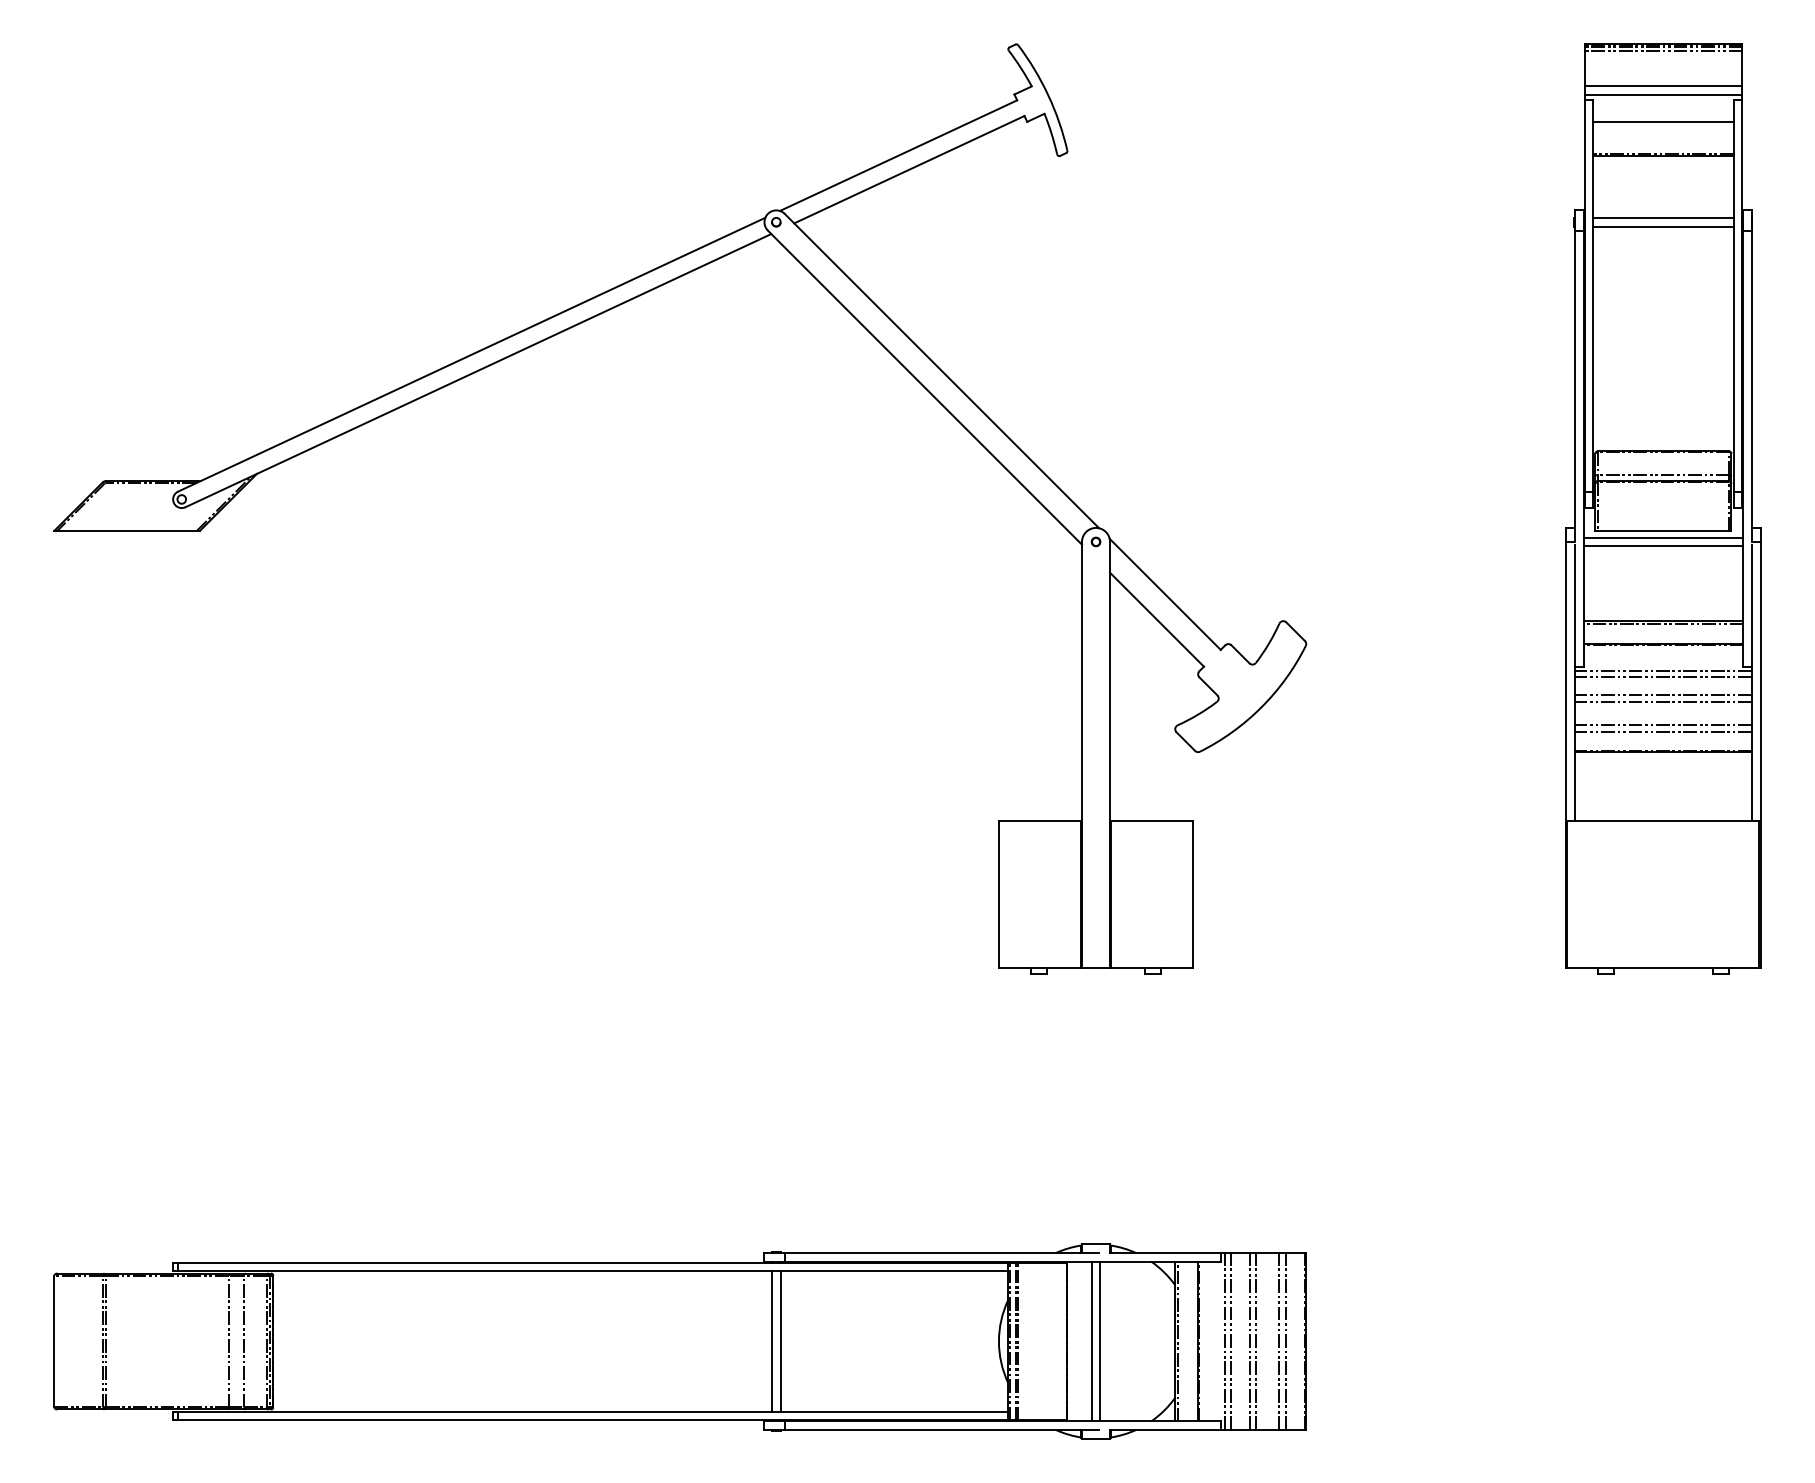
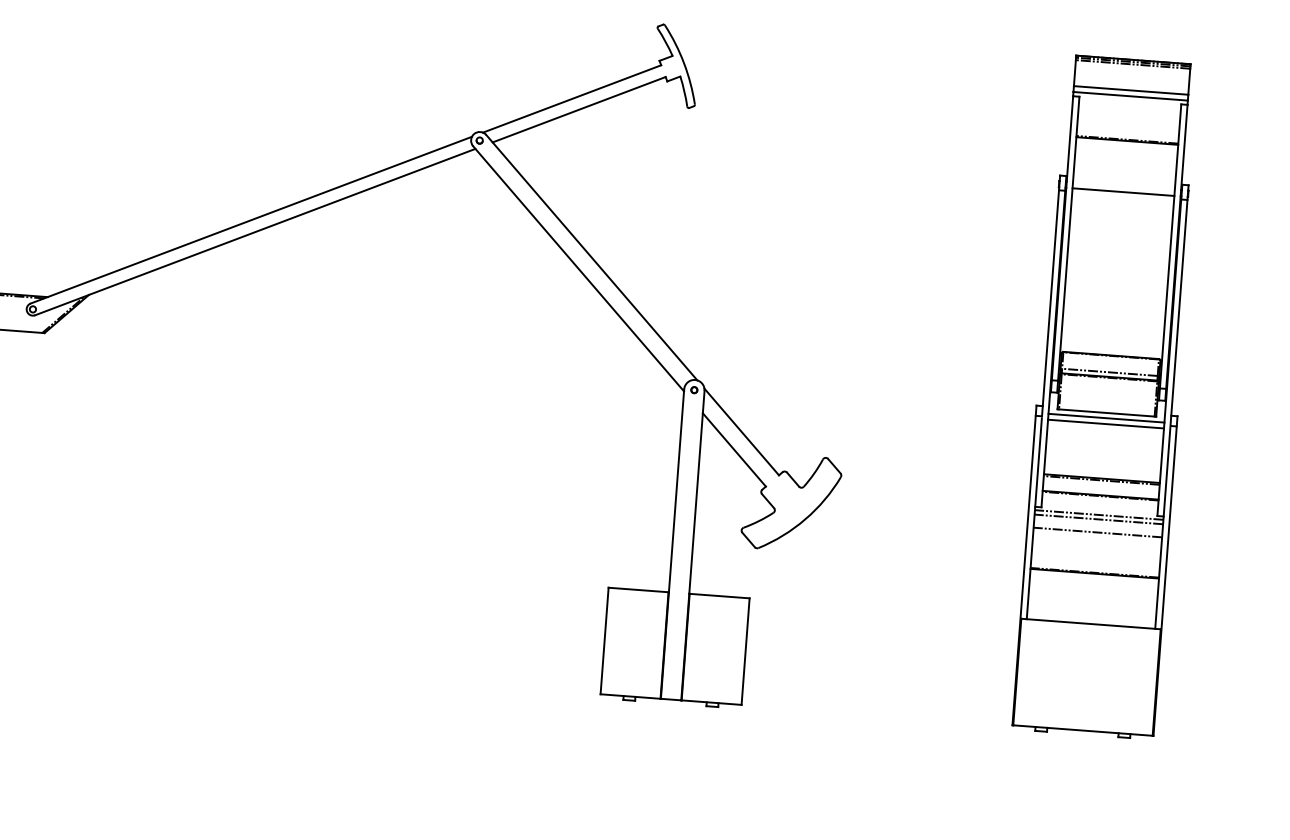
line: (1663, 121) -> (1129, 115), removed
line: (1663, 217) -> (1124, 185), removed
line: (1662, 701) -> (1096, 536), removed
line: (1662, 725) -> (1095, 554), removed
line: (1662, 732) -> (1095, 559), removed

